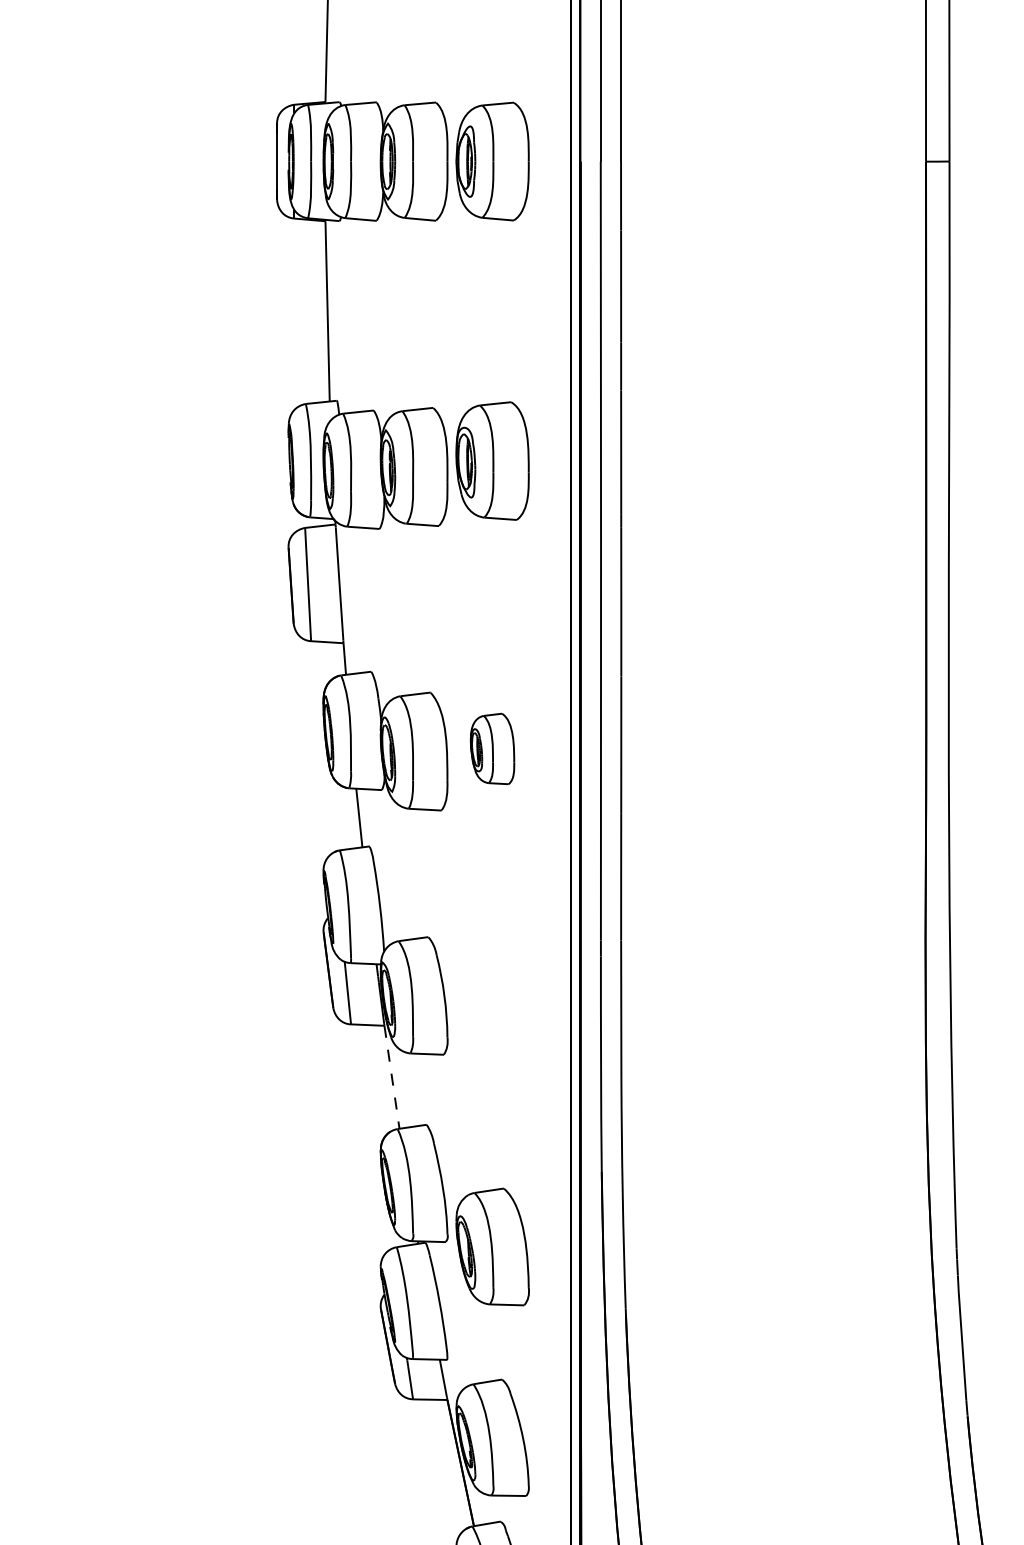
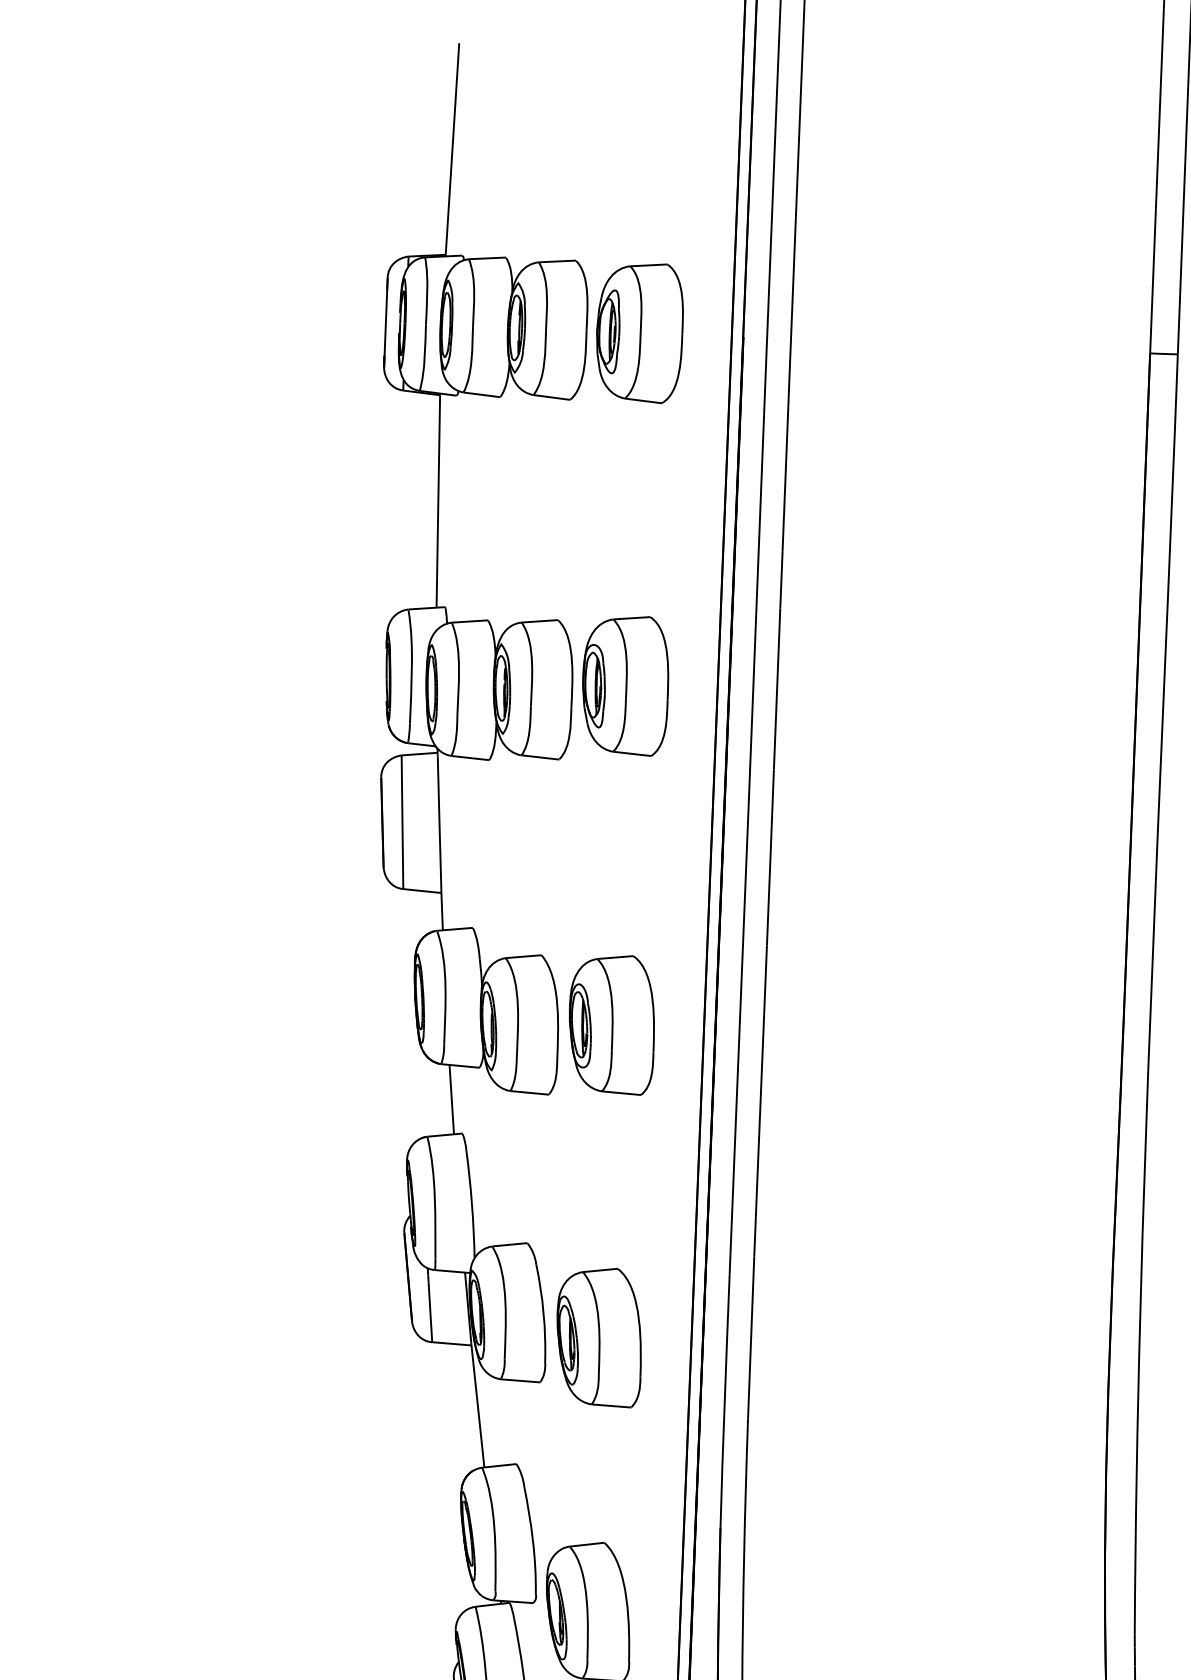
part: (492, 748) -> (611, 1024), size x1.67
part: (492, 1014) -> (599, 1337), added
line: (391, 1077) -> (477, 1406), dashed -> solid

